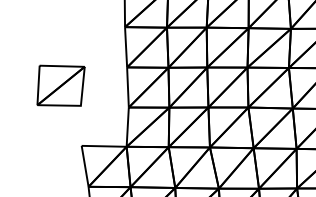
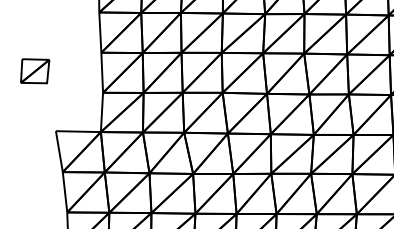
part: (60, 86) -> (34, 71), size x0.6

